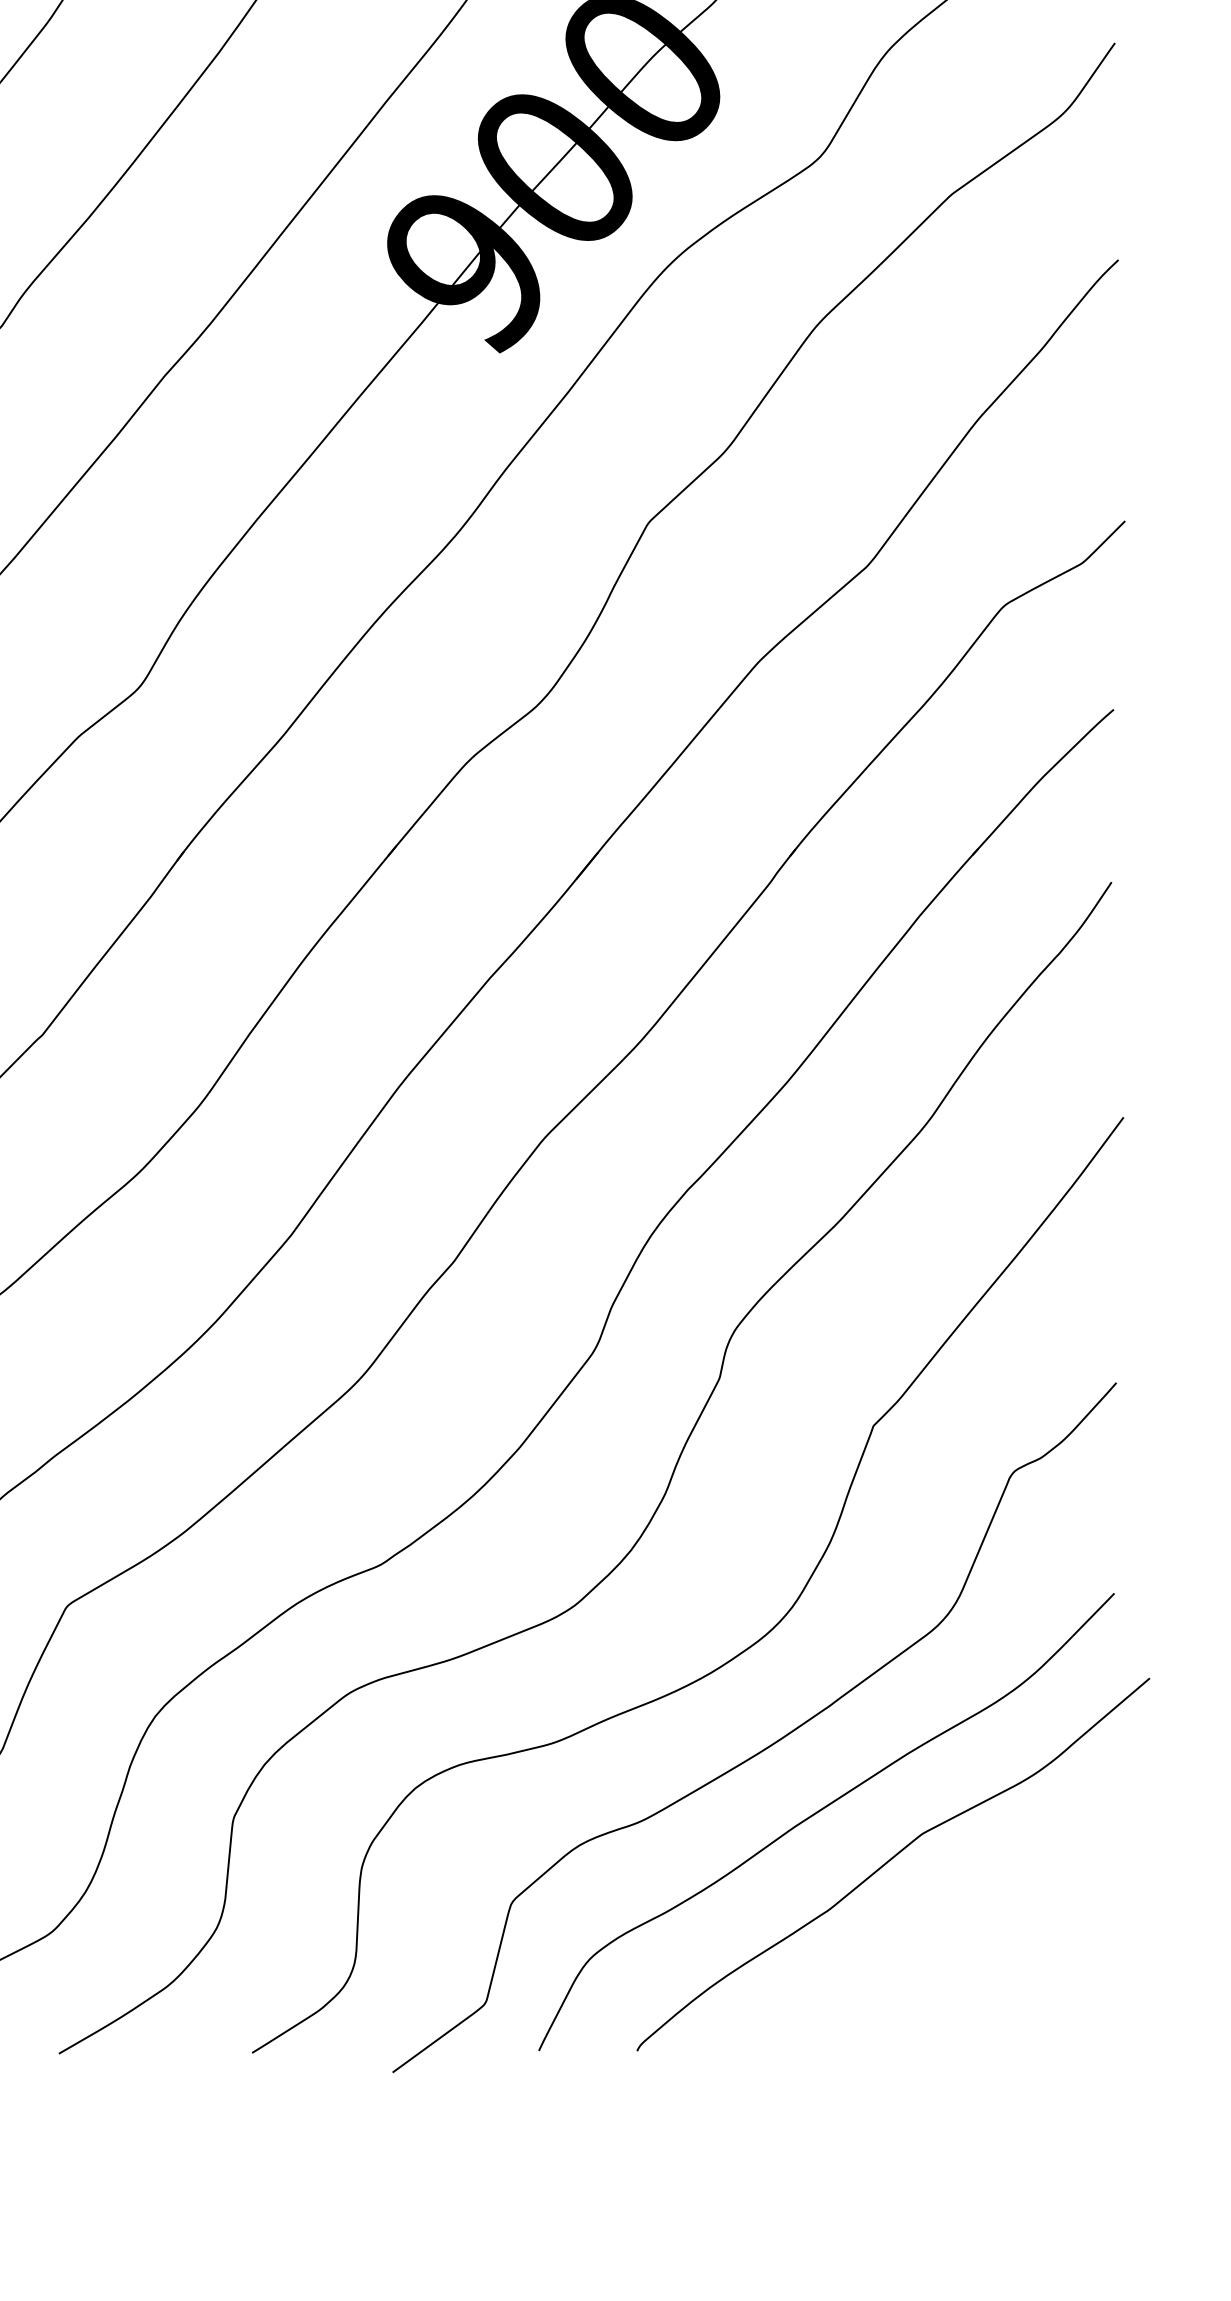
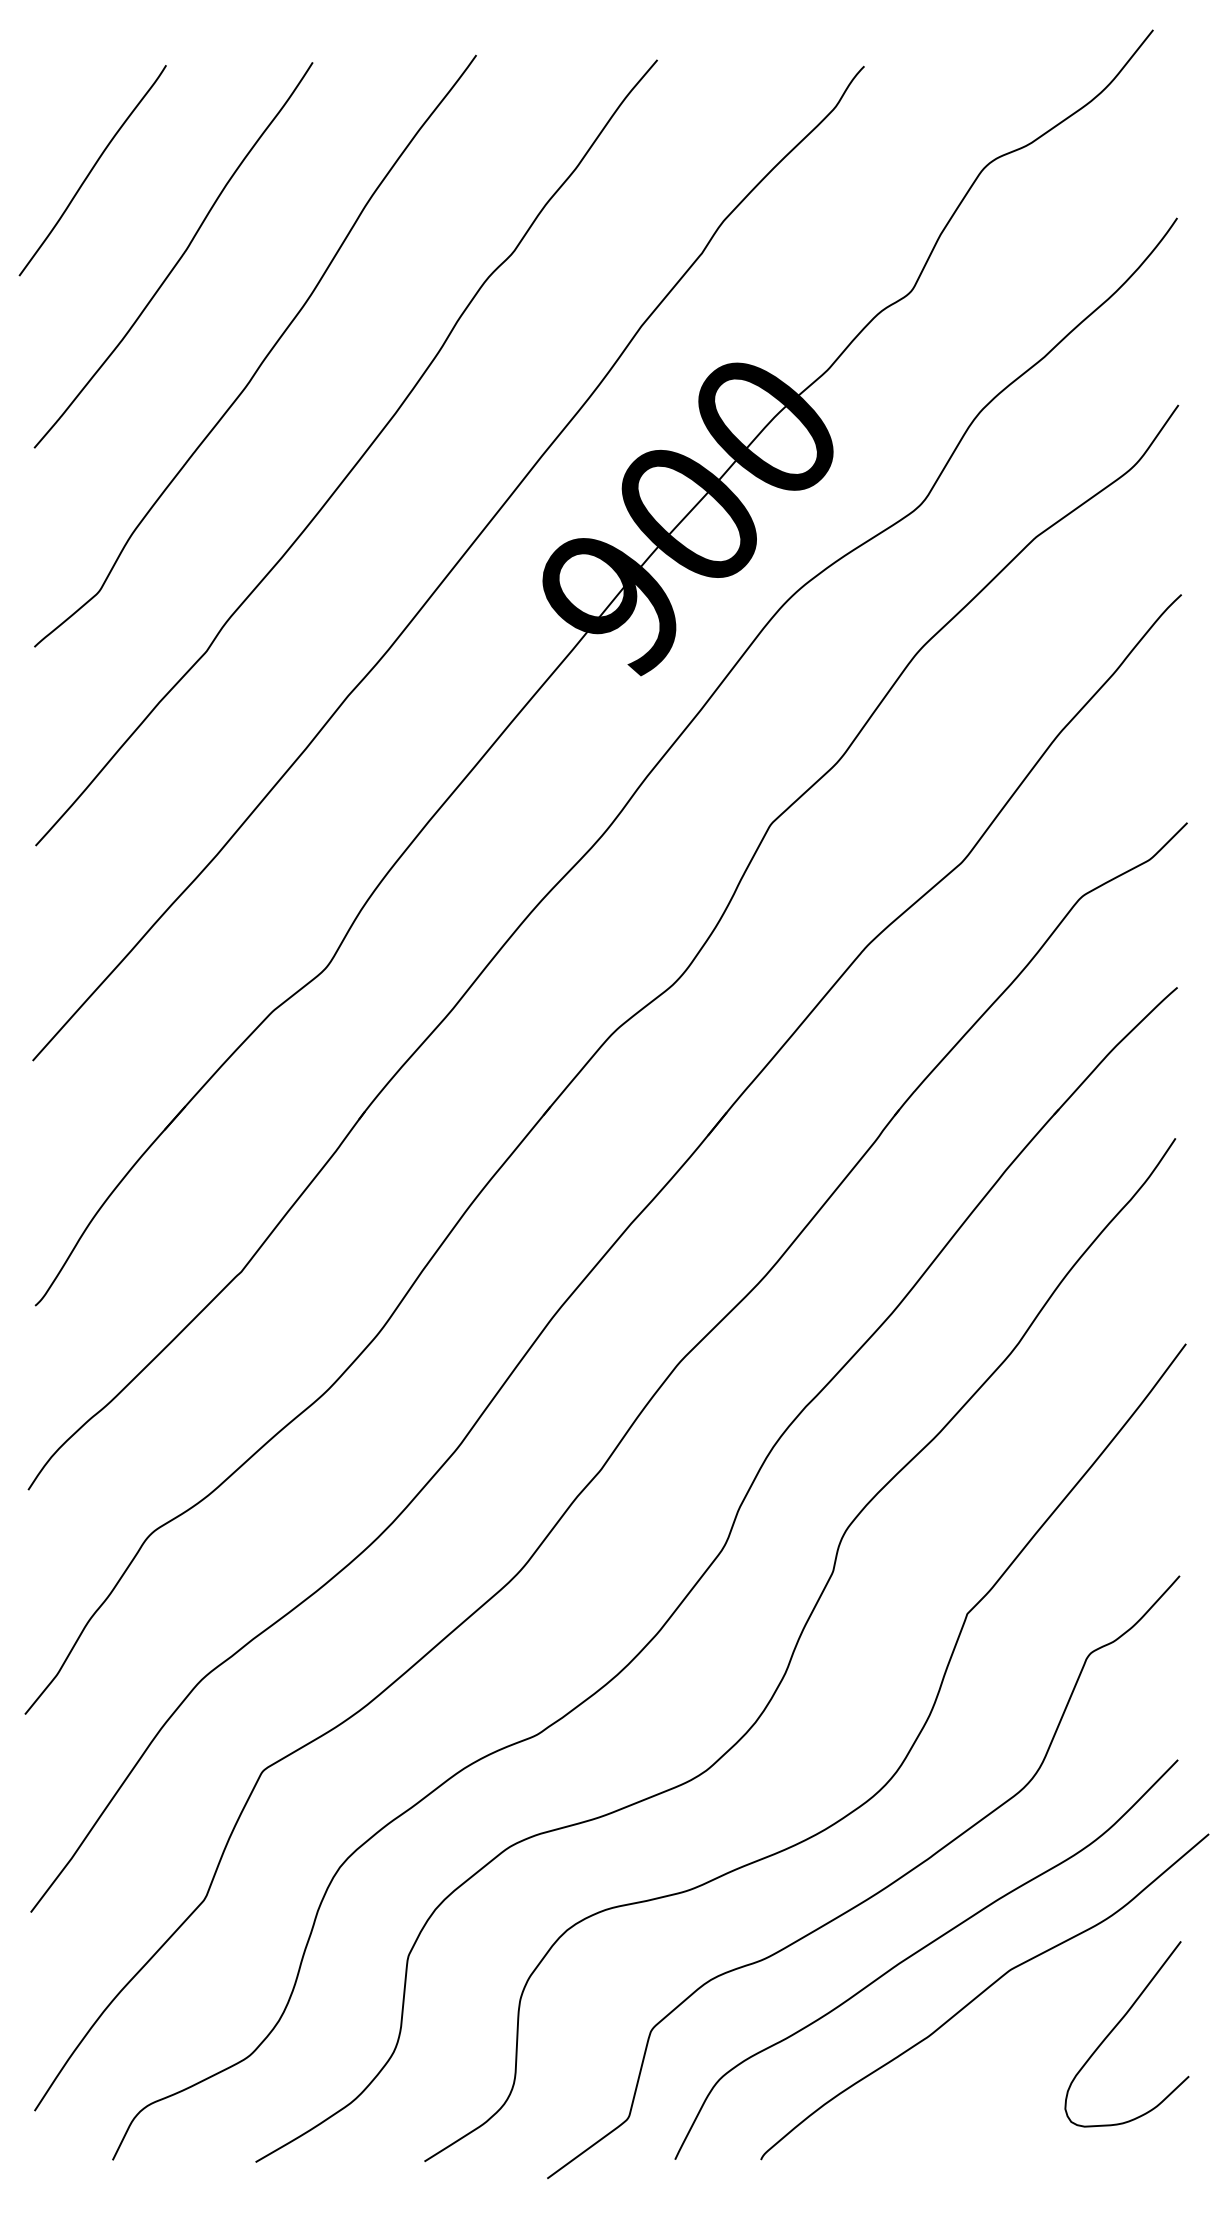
curve: (1042, 1900) -> (1115, 2028), added

